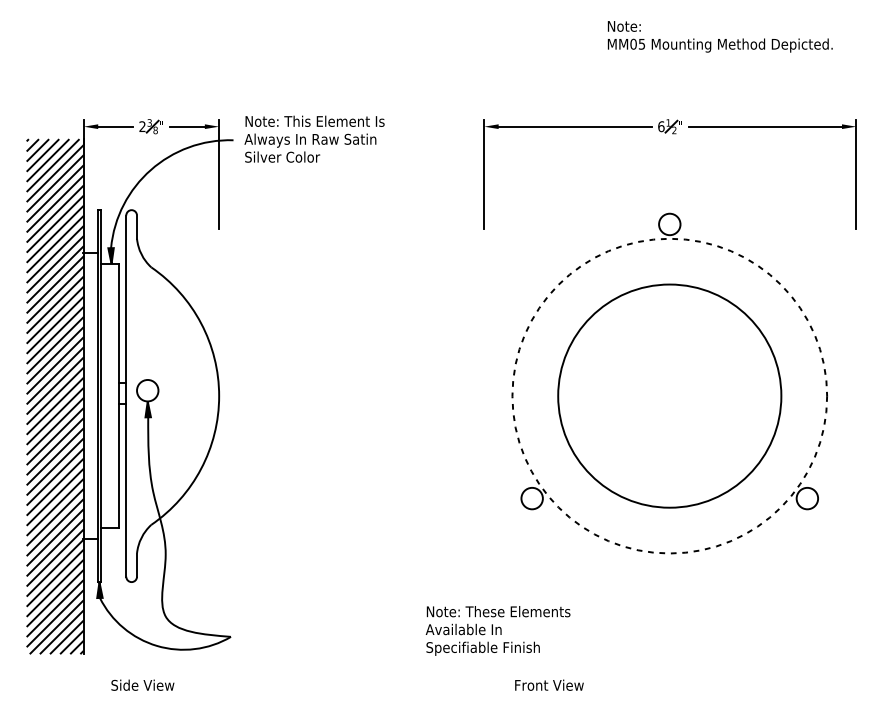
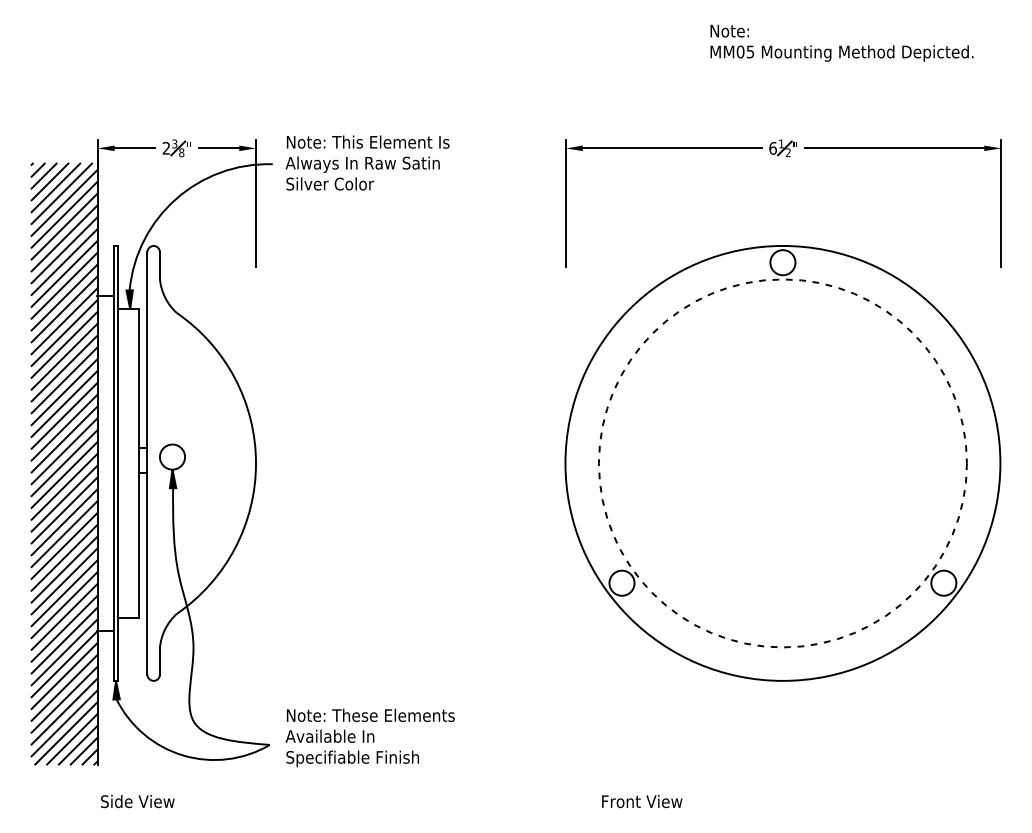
circle: (669, 395) -> (782, 462), size x1.67
text: (497, 630) -> (369, 737), moved
text: (142, 685) -> (137, 801), moved

